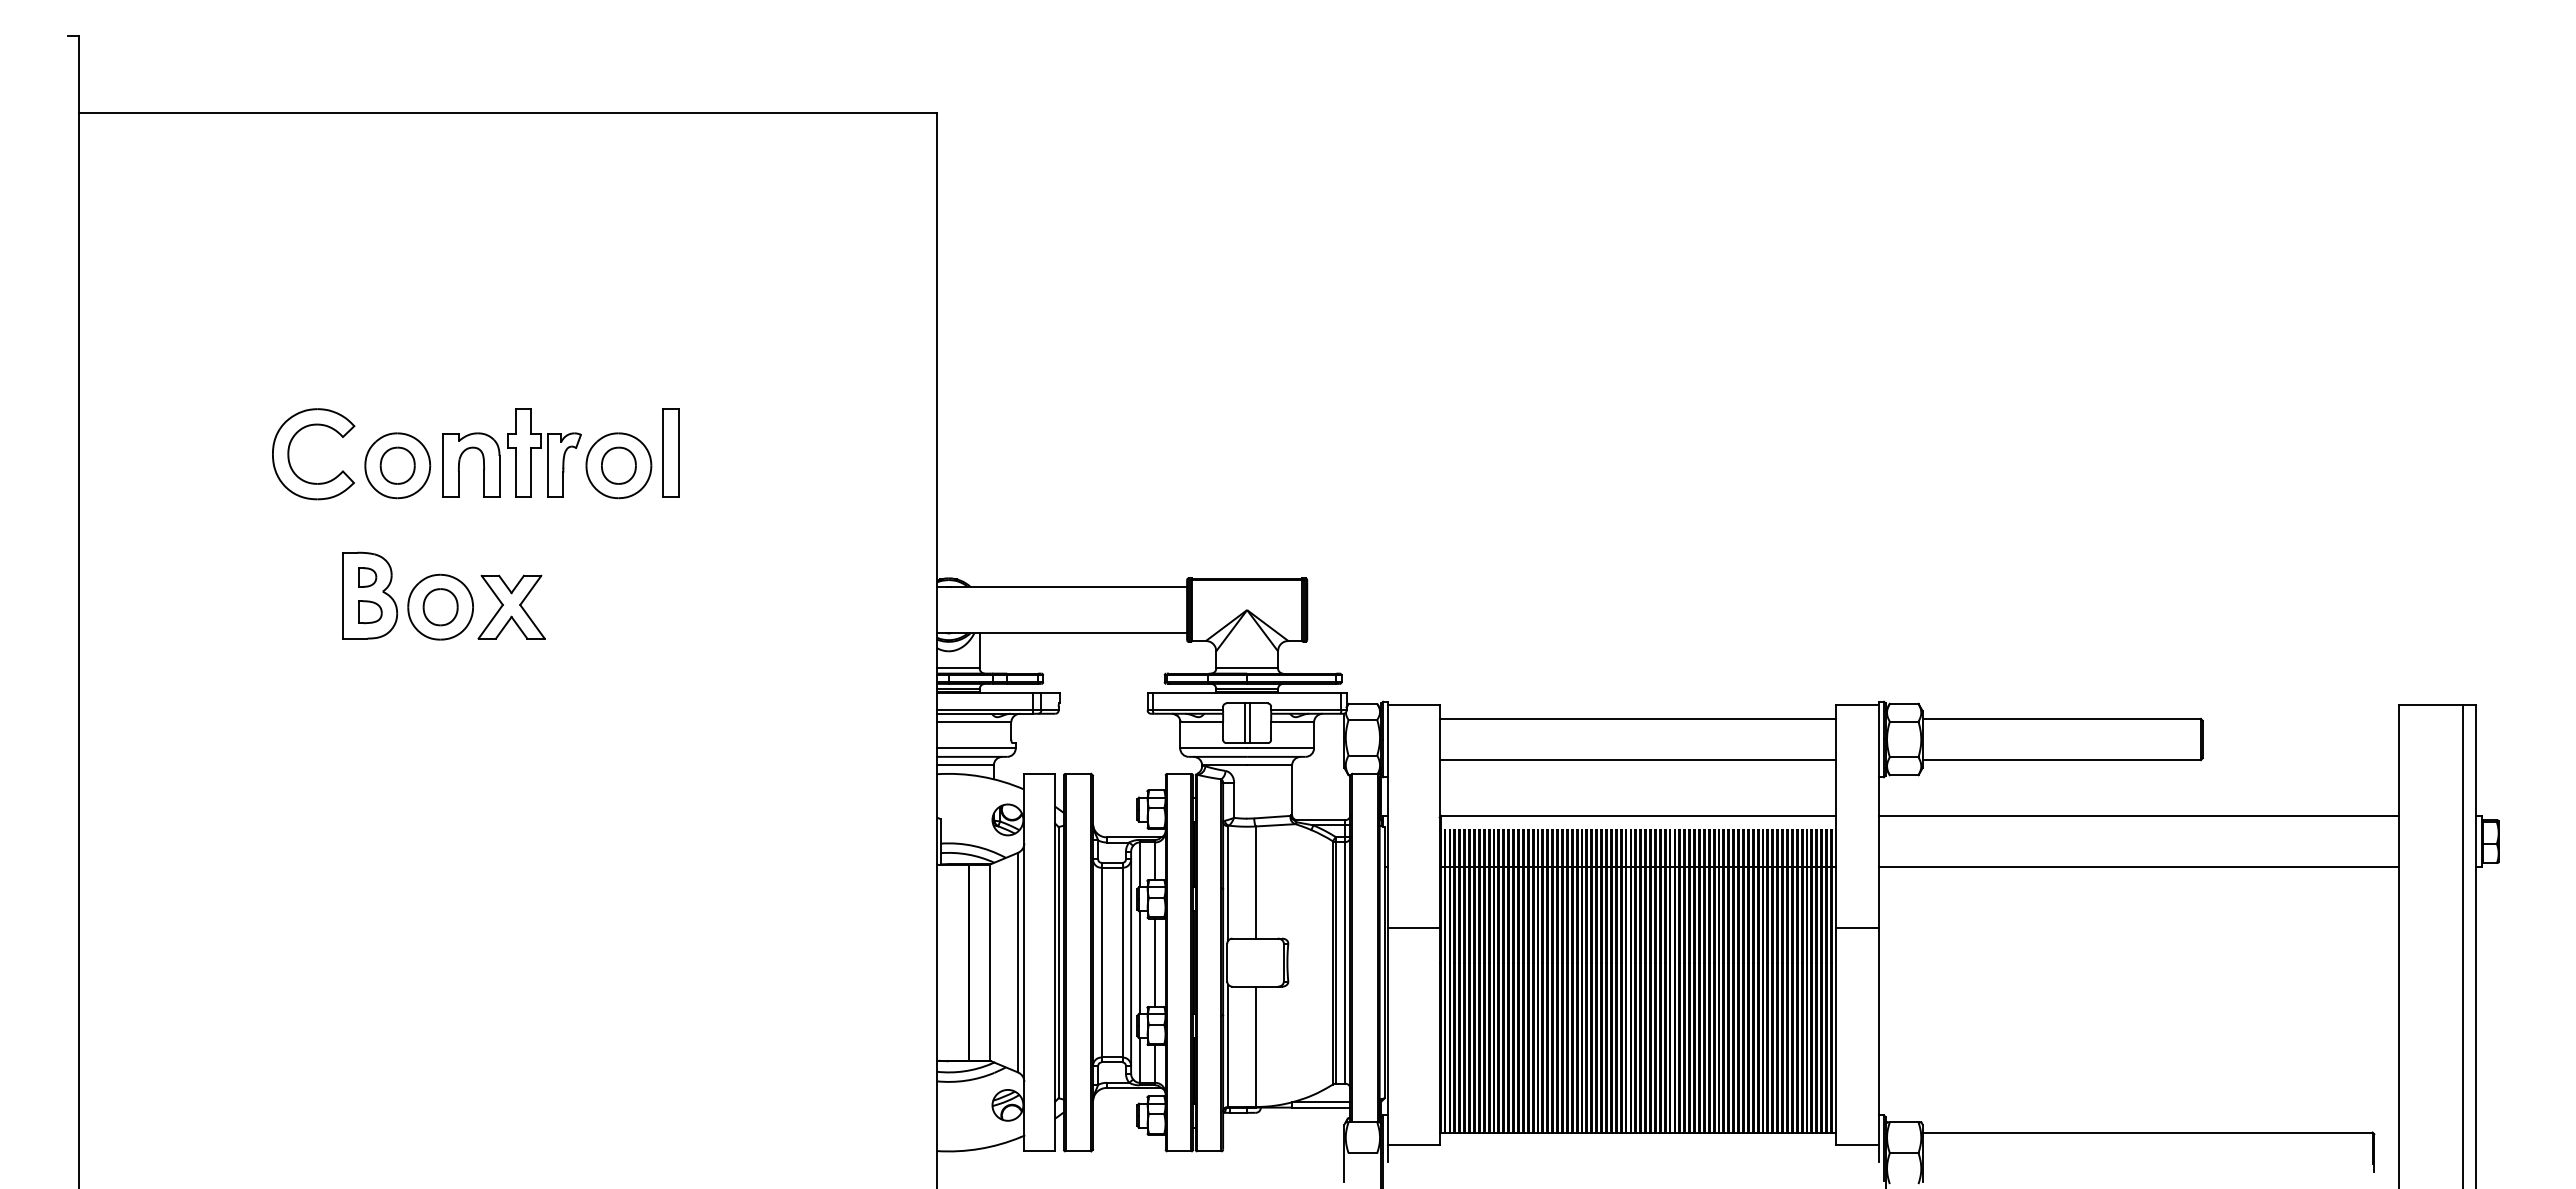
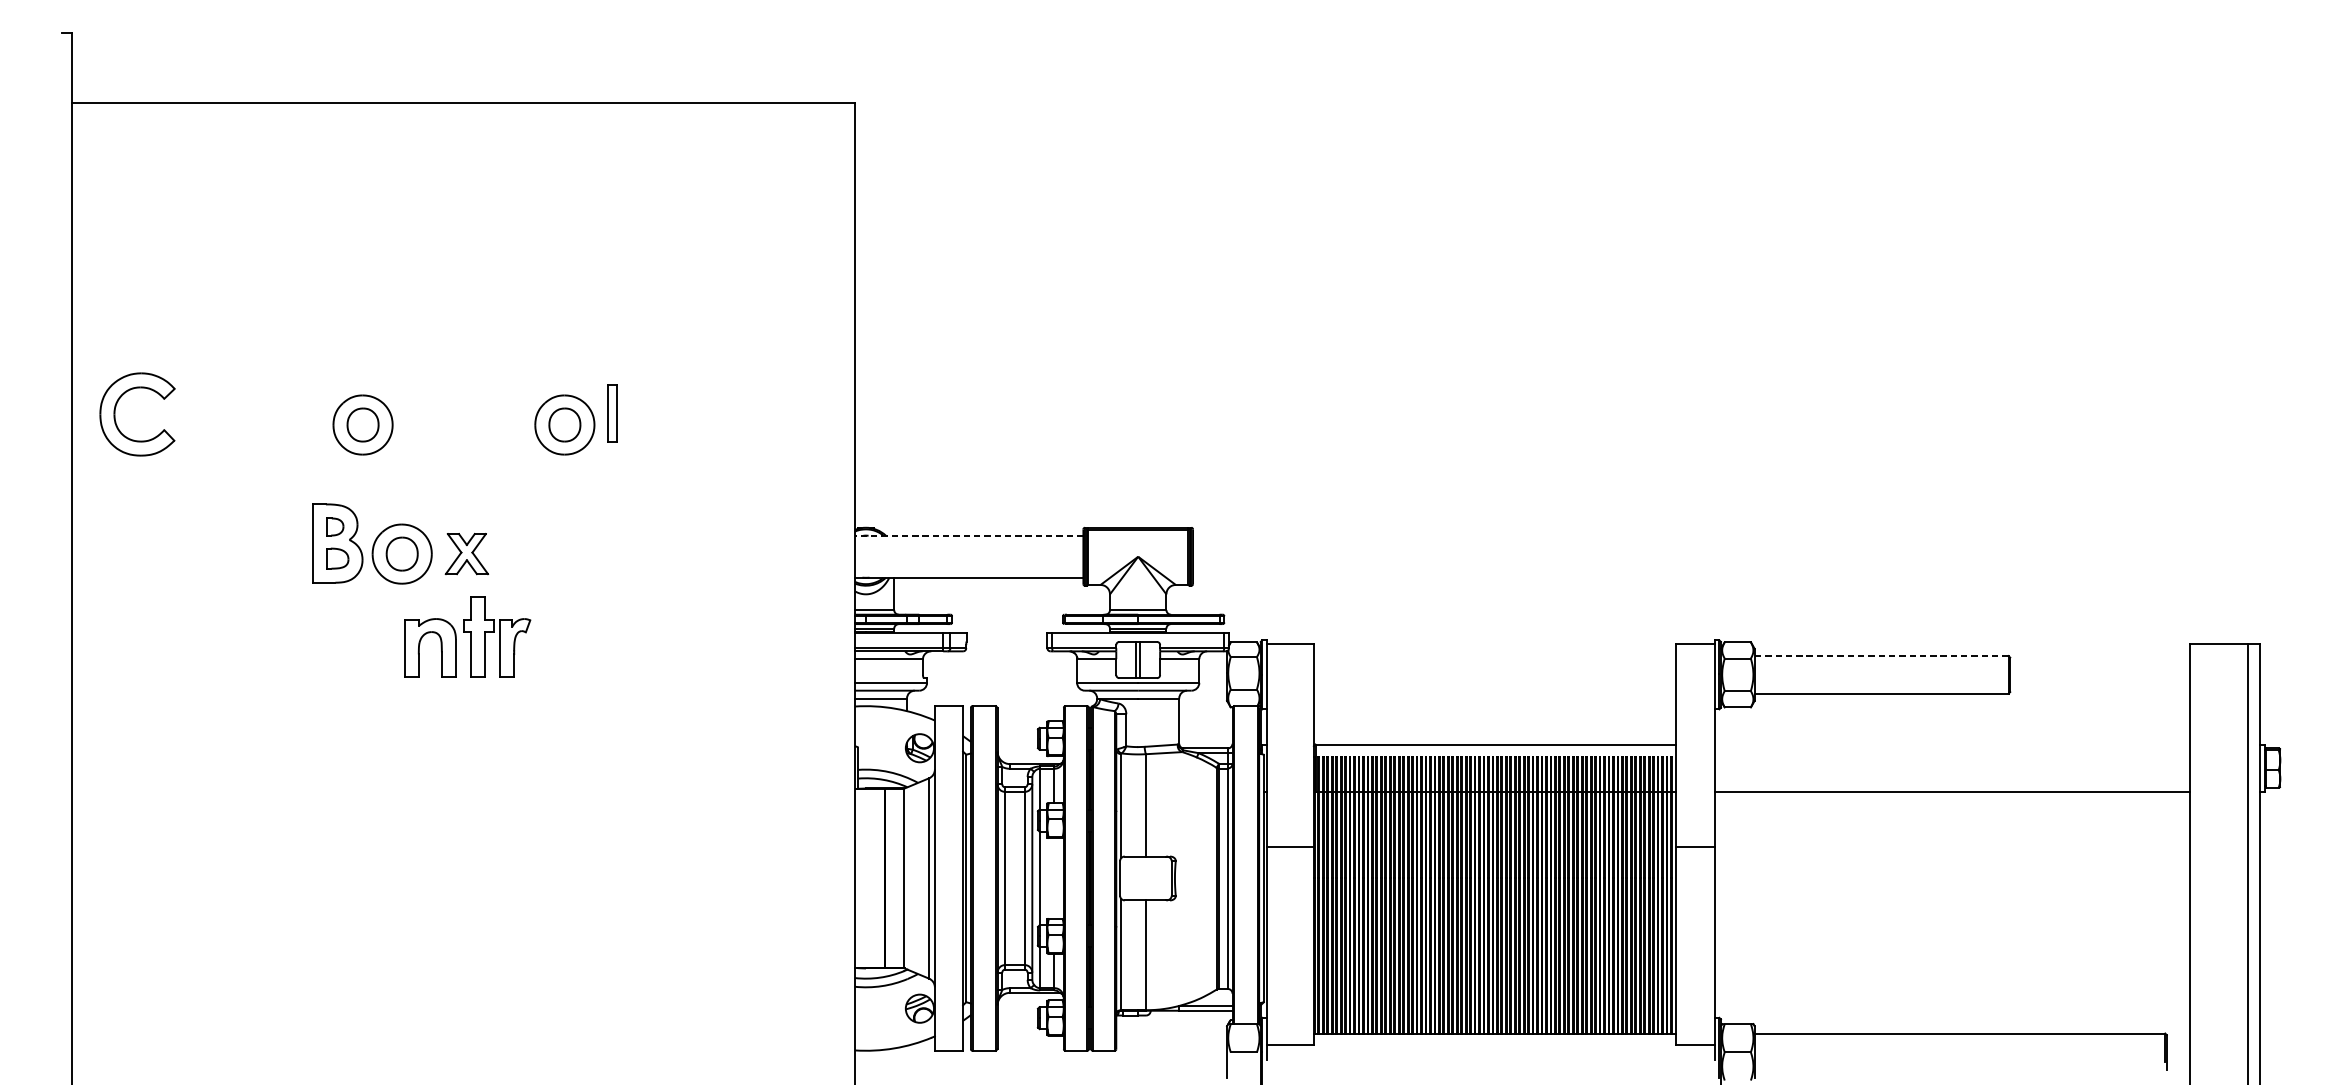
part: (511, 452) -> (466, 636), moved
part: (670, 452) -> (611, 412), size x0.7
part: (289, 454) -> (115, 414), moved
line: (1061, 587) -> (968, 536), solid -> dashed
part: (511, 606) -> (466, 553), size x0.7
line: (1637, 718) -> (1494, 655), removed
line: (2061, 718) -> (1881, 655), solid -> dashed
line: (1637, 760) -> (1494, 693), removed
line: (2138, 815) -> (1951, 744), removed
line: (1155, 962) -> (1054, 878), removed

